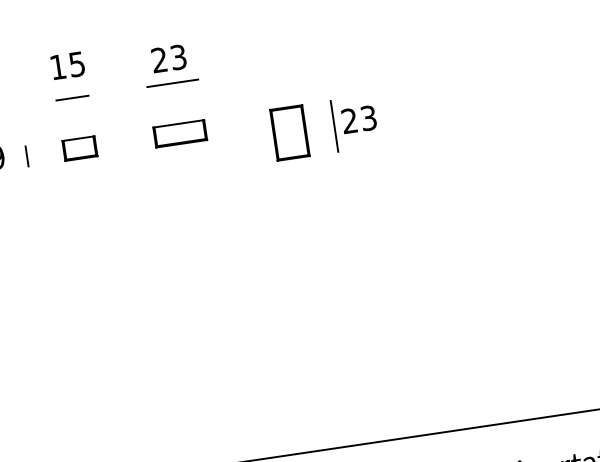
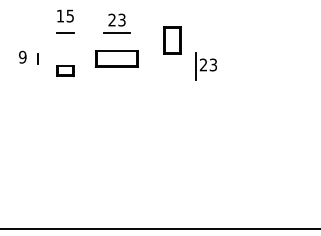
part: (289, 132) -> (172, 40), moved
part: (180, 133) -> (117, 58), size x1.6
part: (79, 147) -> (65, 70), moved

